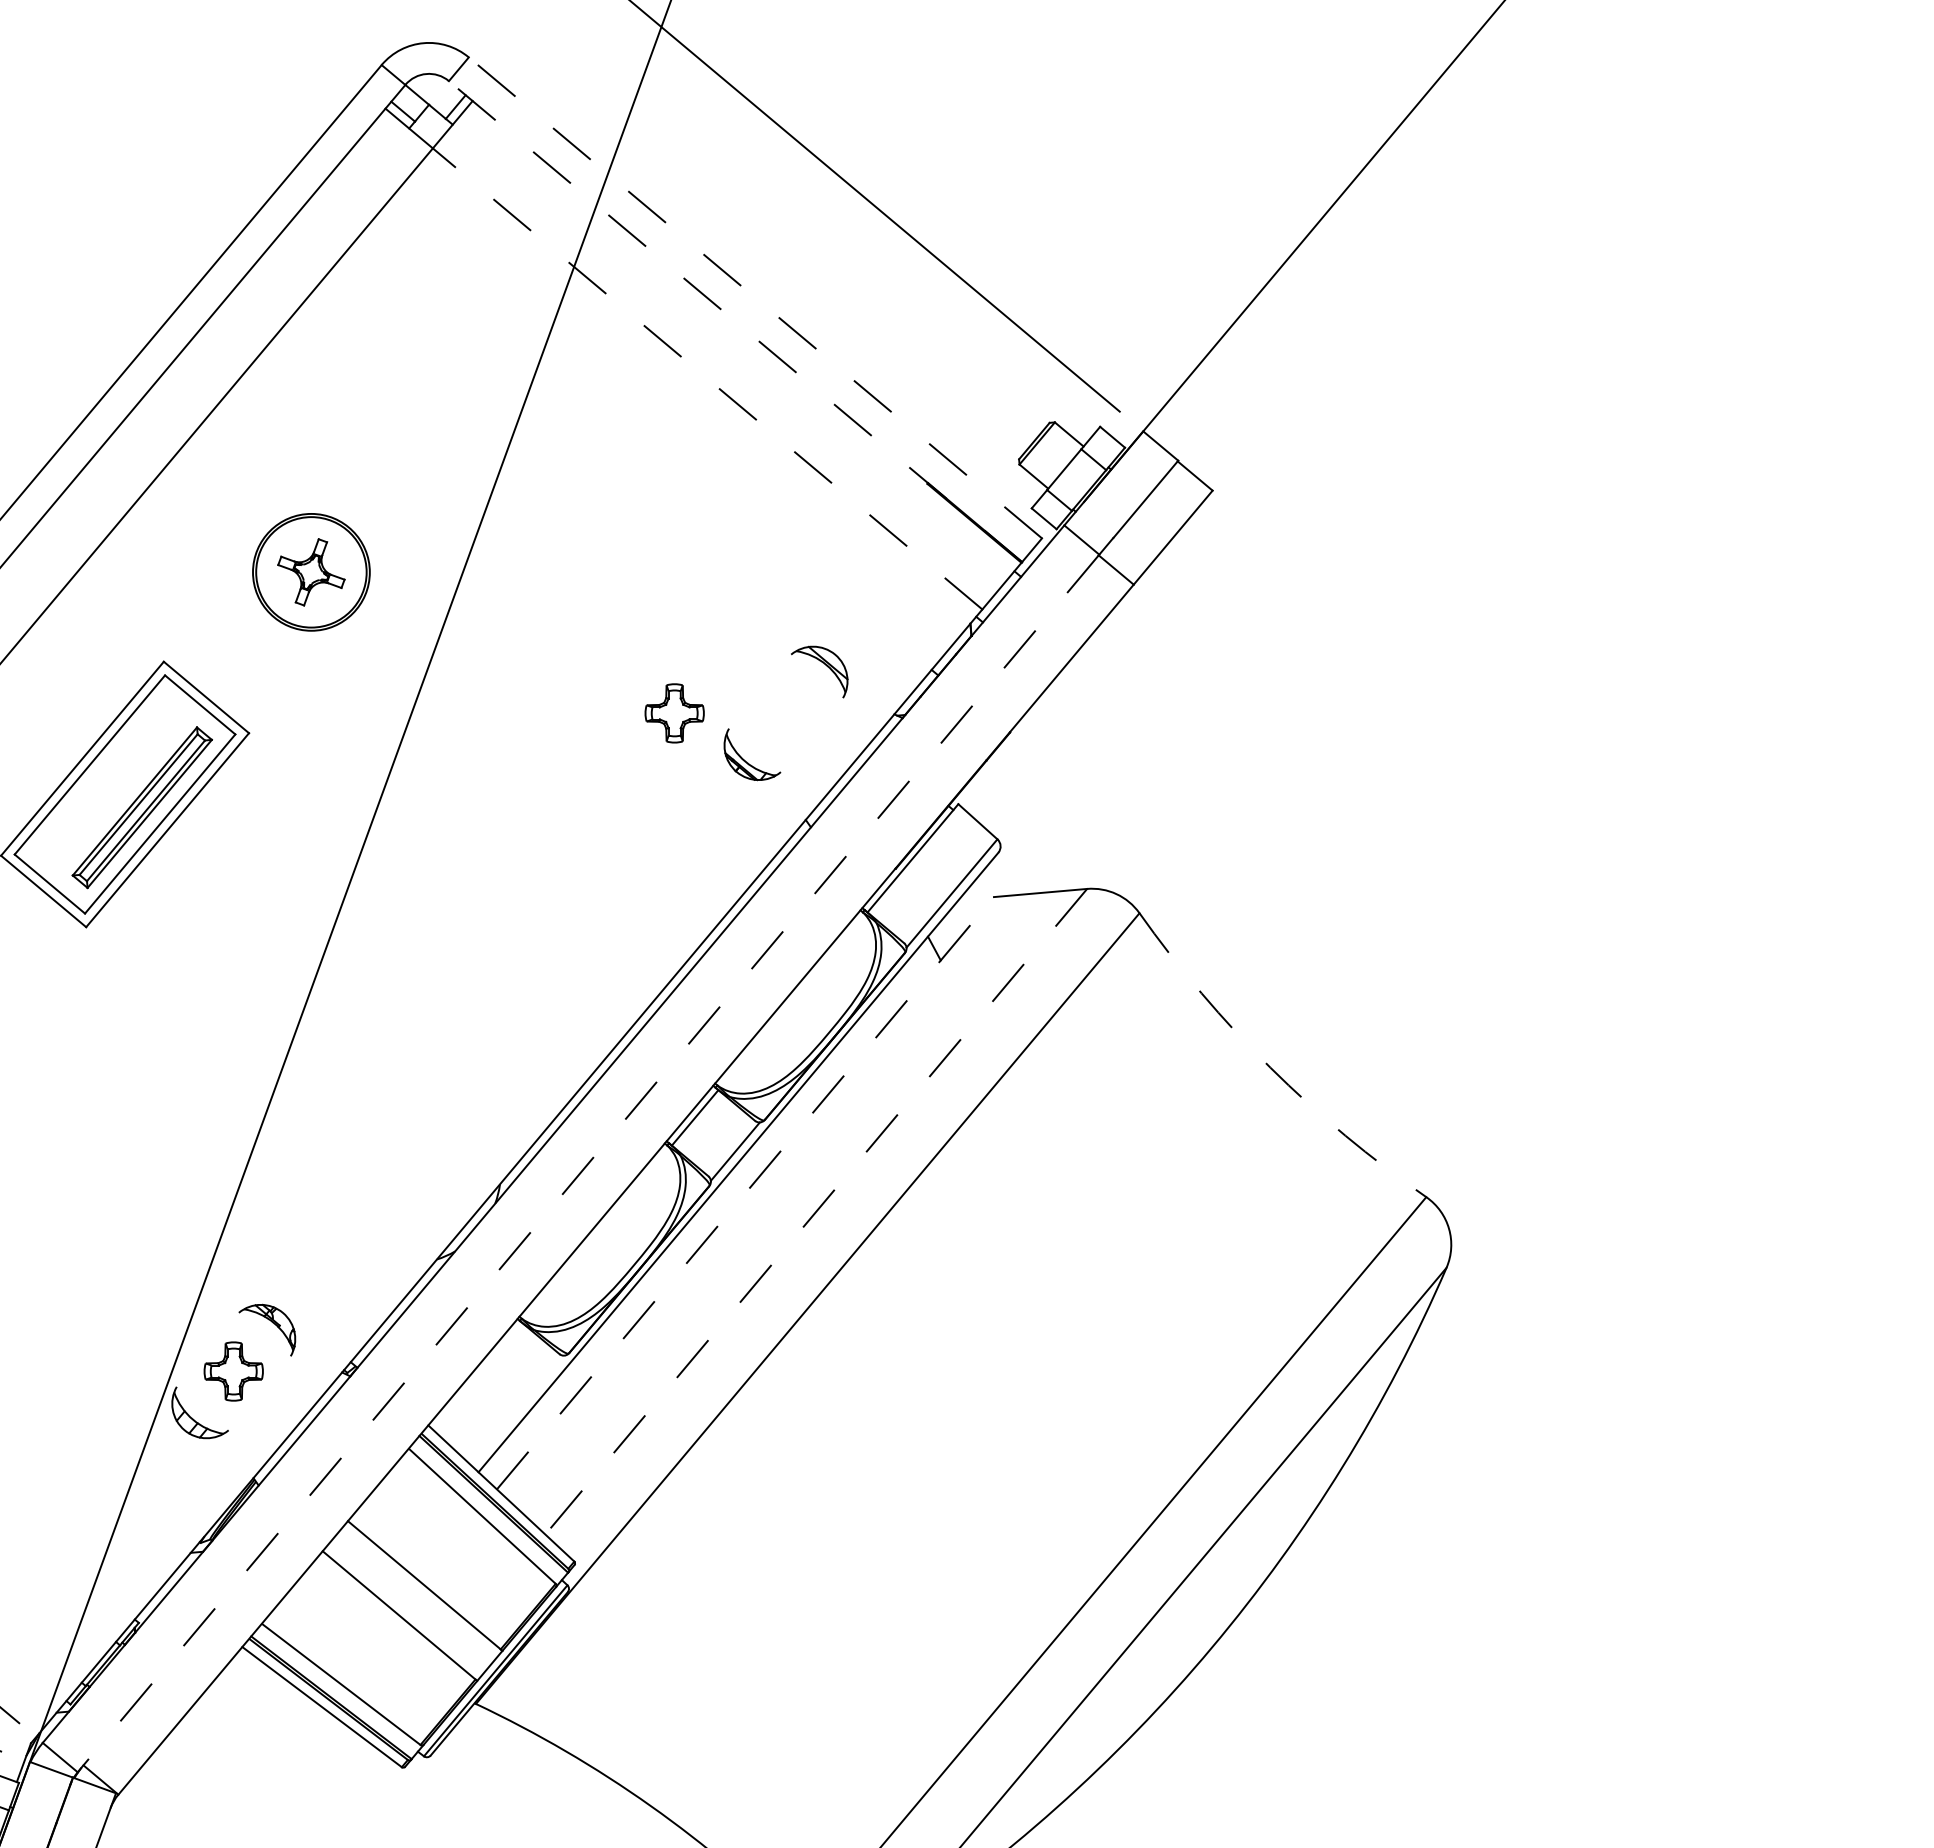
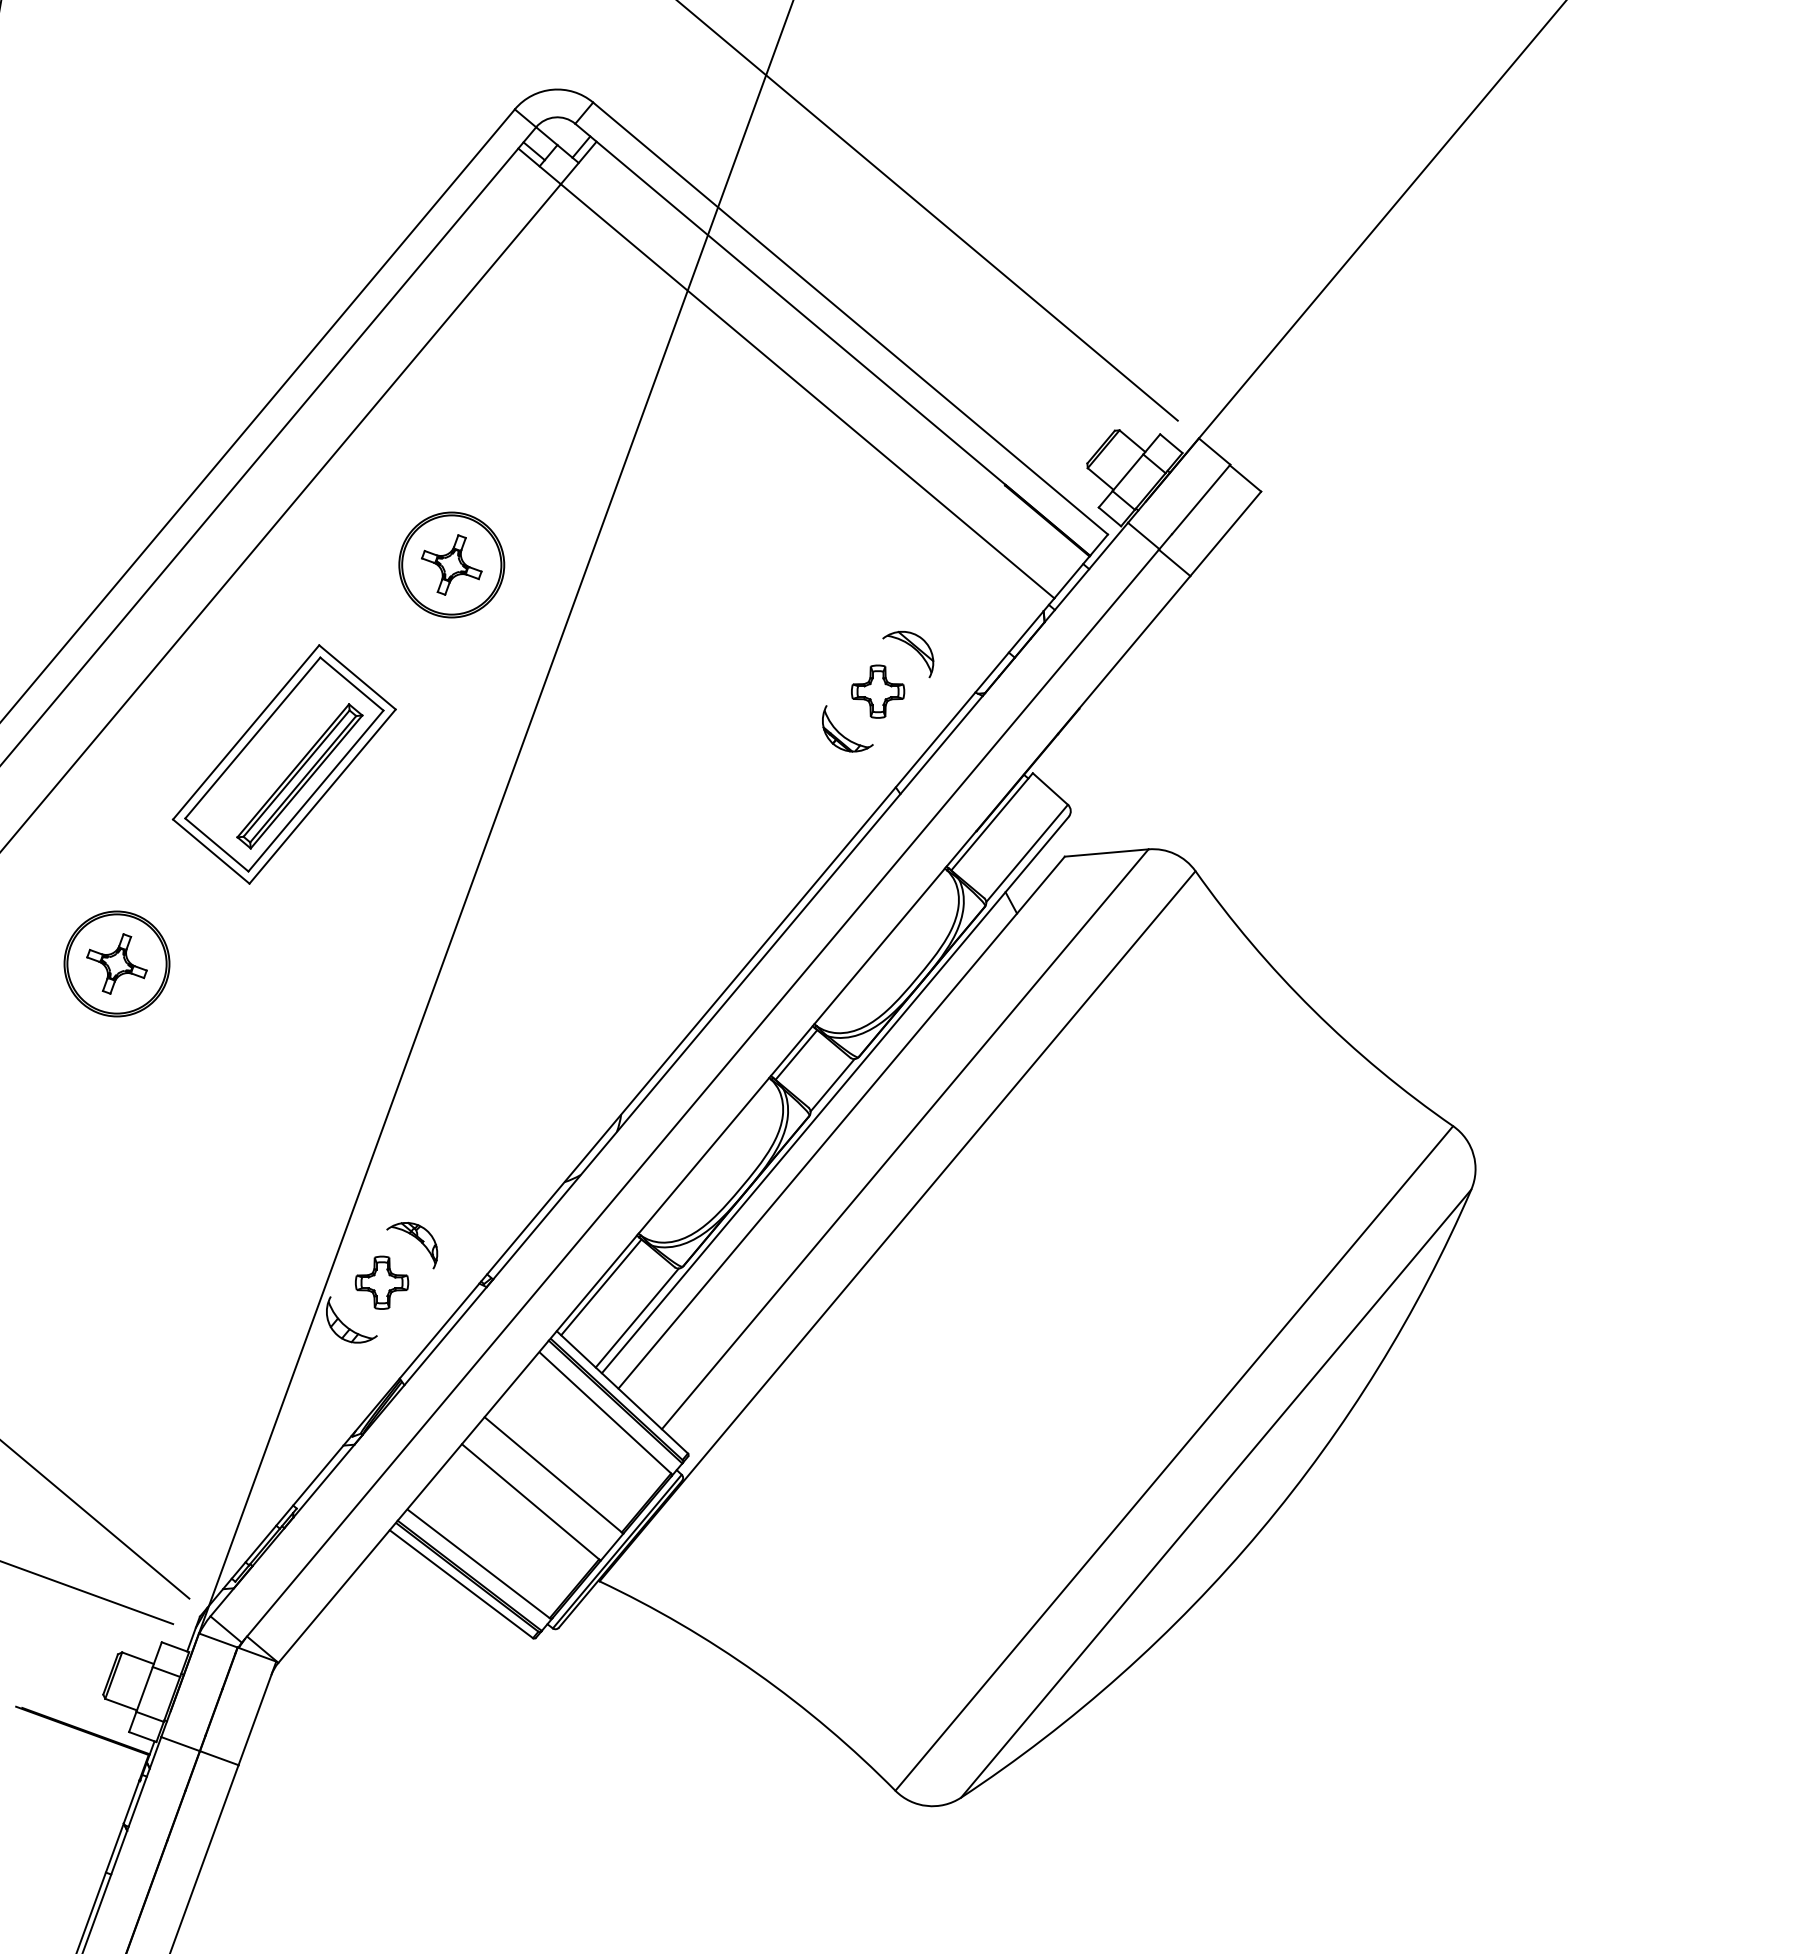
line: (755, 297) -> (850, 318), dashed -> solid
line: (735, 321) -> (832, 339), dashed -> solid
line: (707, 378) -> (807, 390), dashed -> solid
part: (675, 713) -> (878, 691), moved
arc: (1270, 1067) -> (1313, 1009), dashed -> solid
line: (590, 1160) -> (702, 1093), dashed -> solid
line: (745, 1193) -> (841, 1122), dashed -> solid
line: (815, 1211) -> (904, 1139), dashed -> solid
line: (478, 1376) -> (601, 1287), added
line: (517, 1410) -> (636, 1317), added

